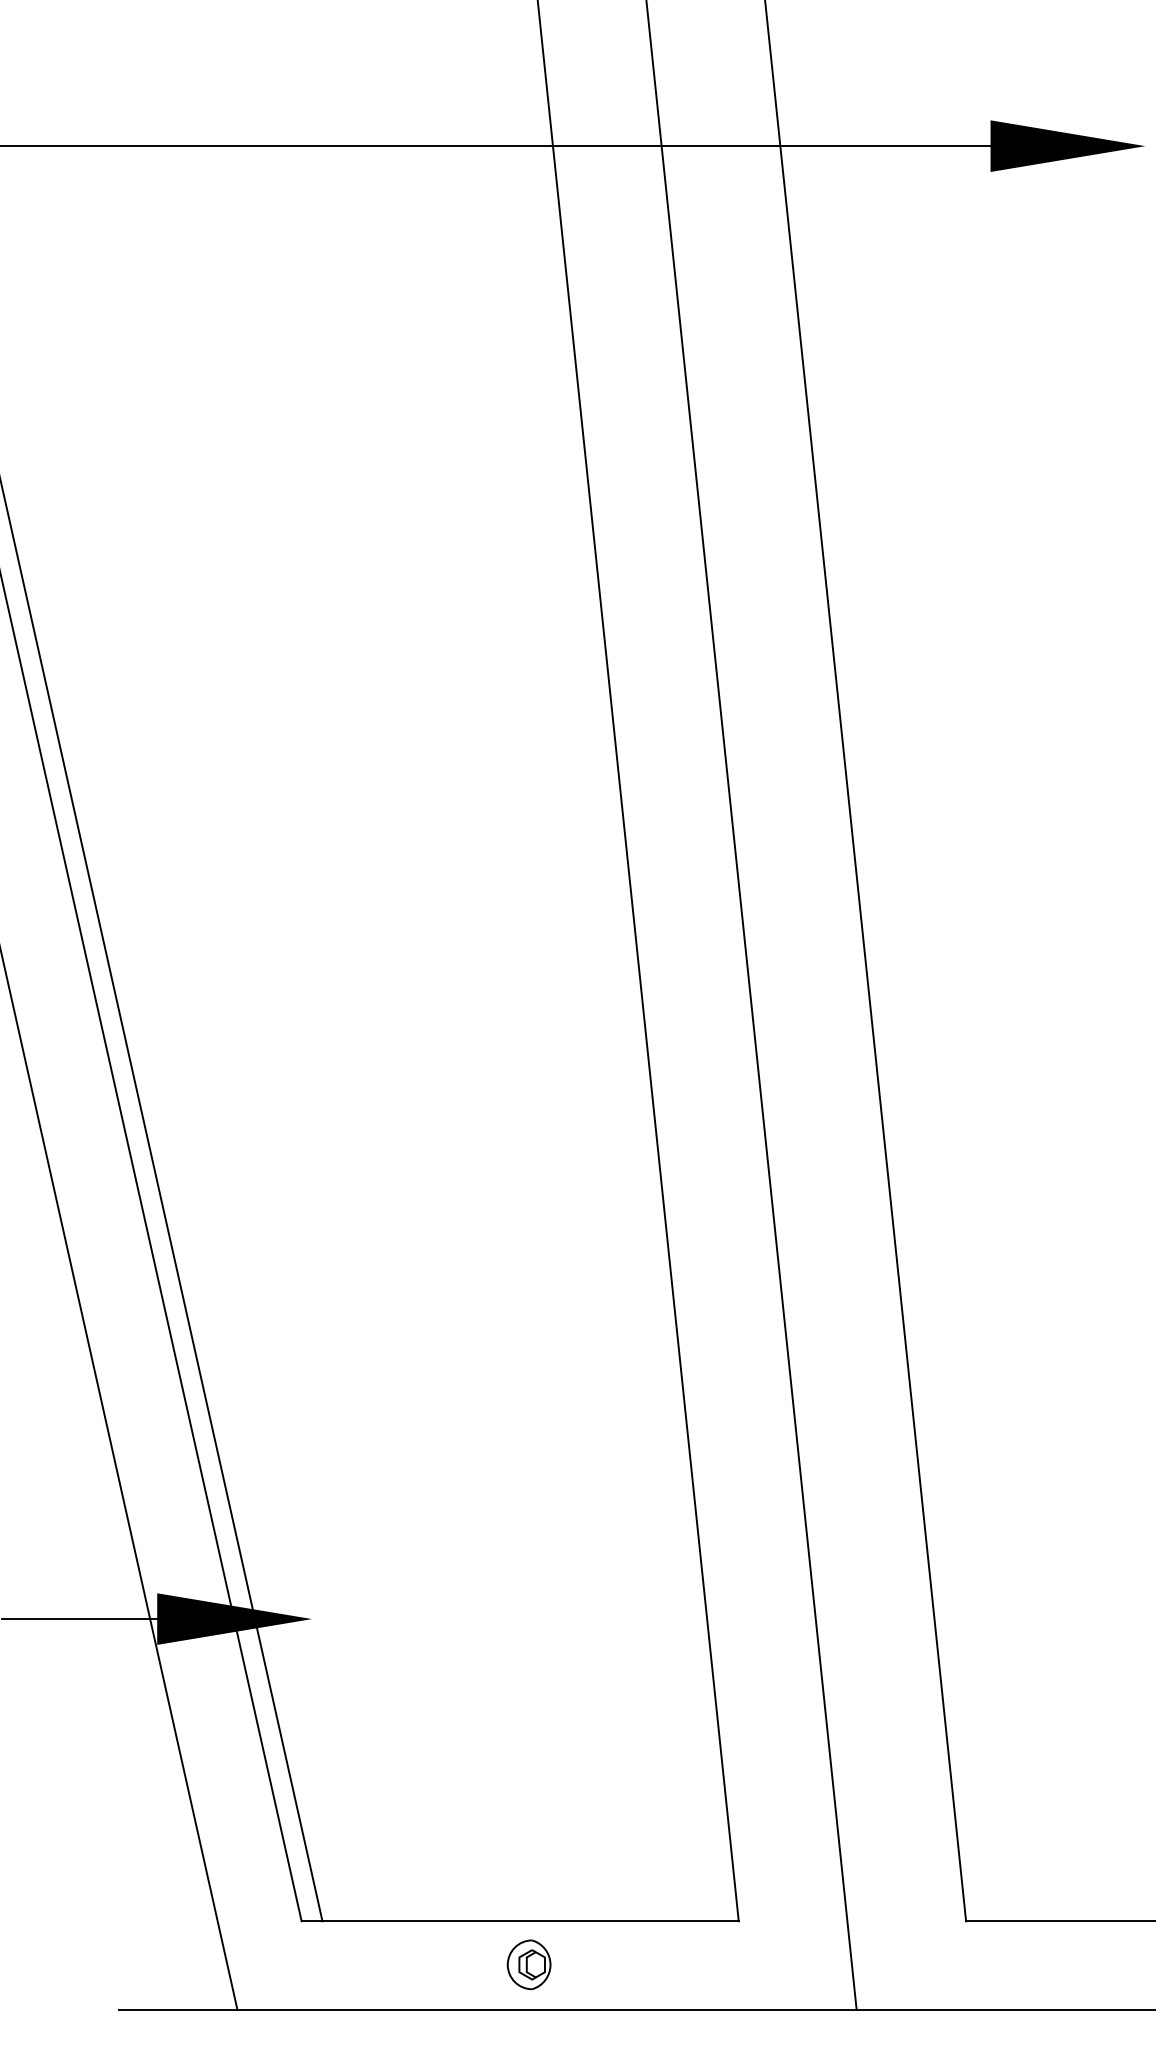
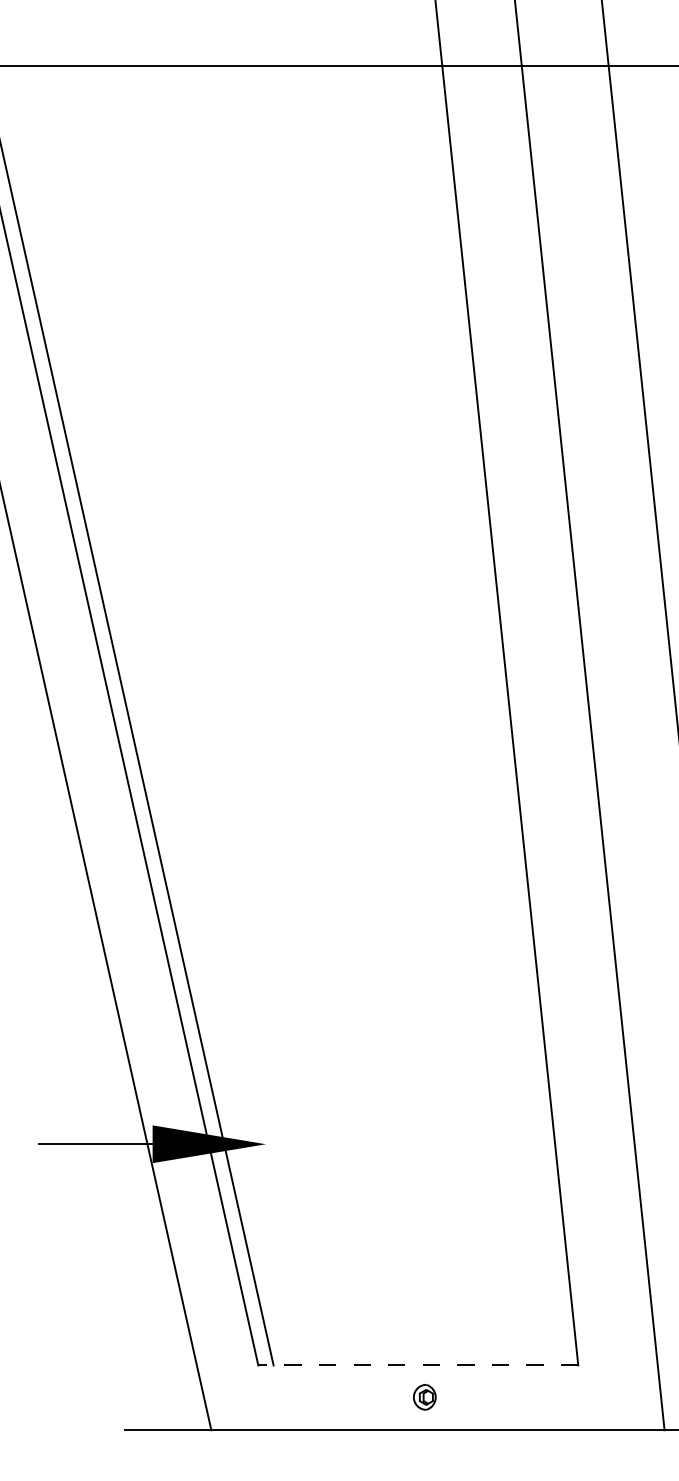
line: (520, 1921) -> (418, 1365), solid -> dashed
part: (528, 1964) -> (424, 1397), size x0.7

